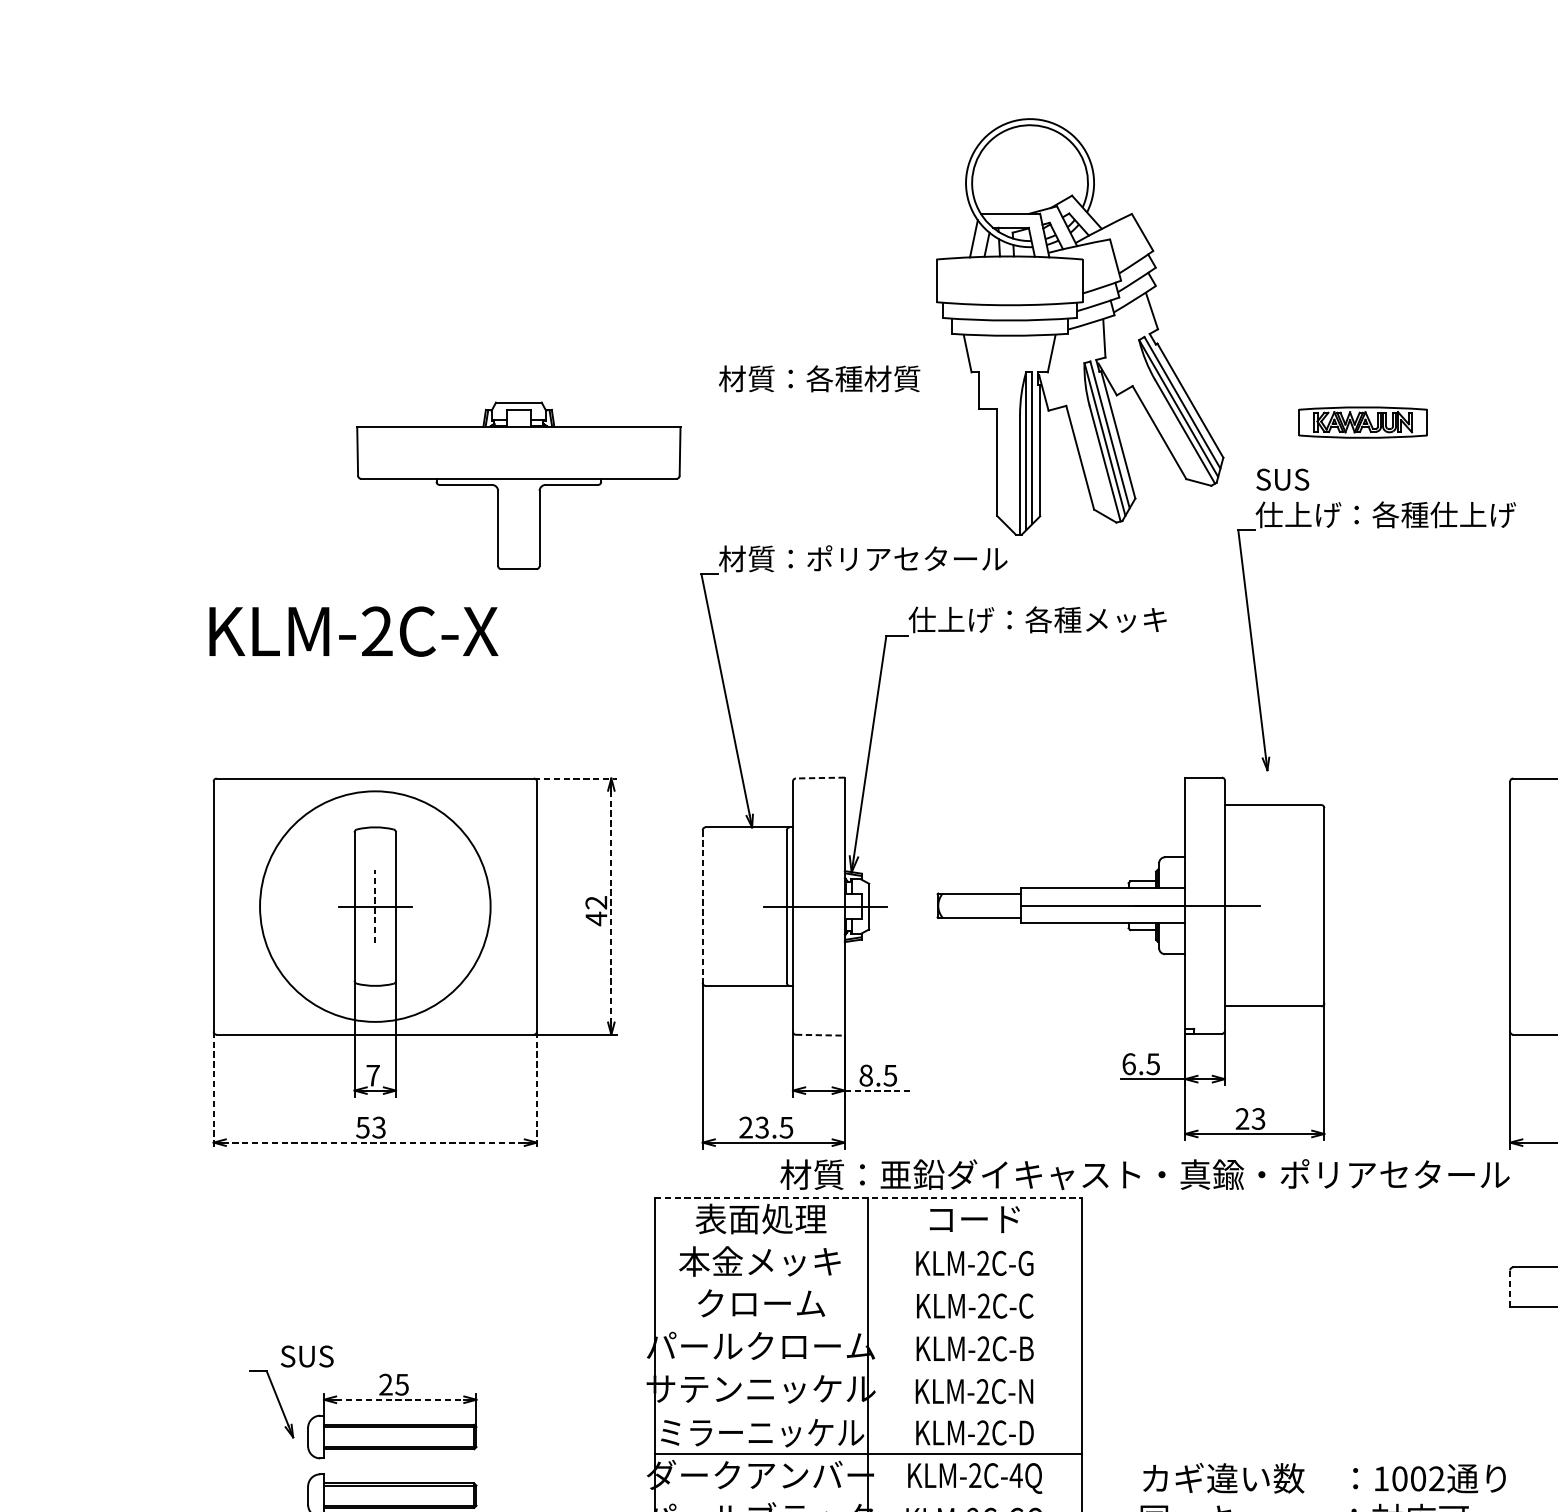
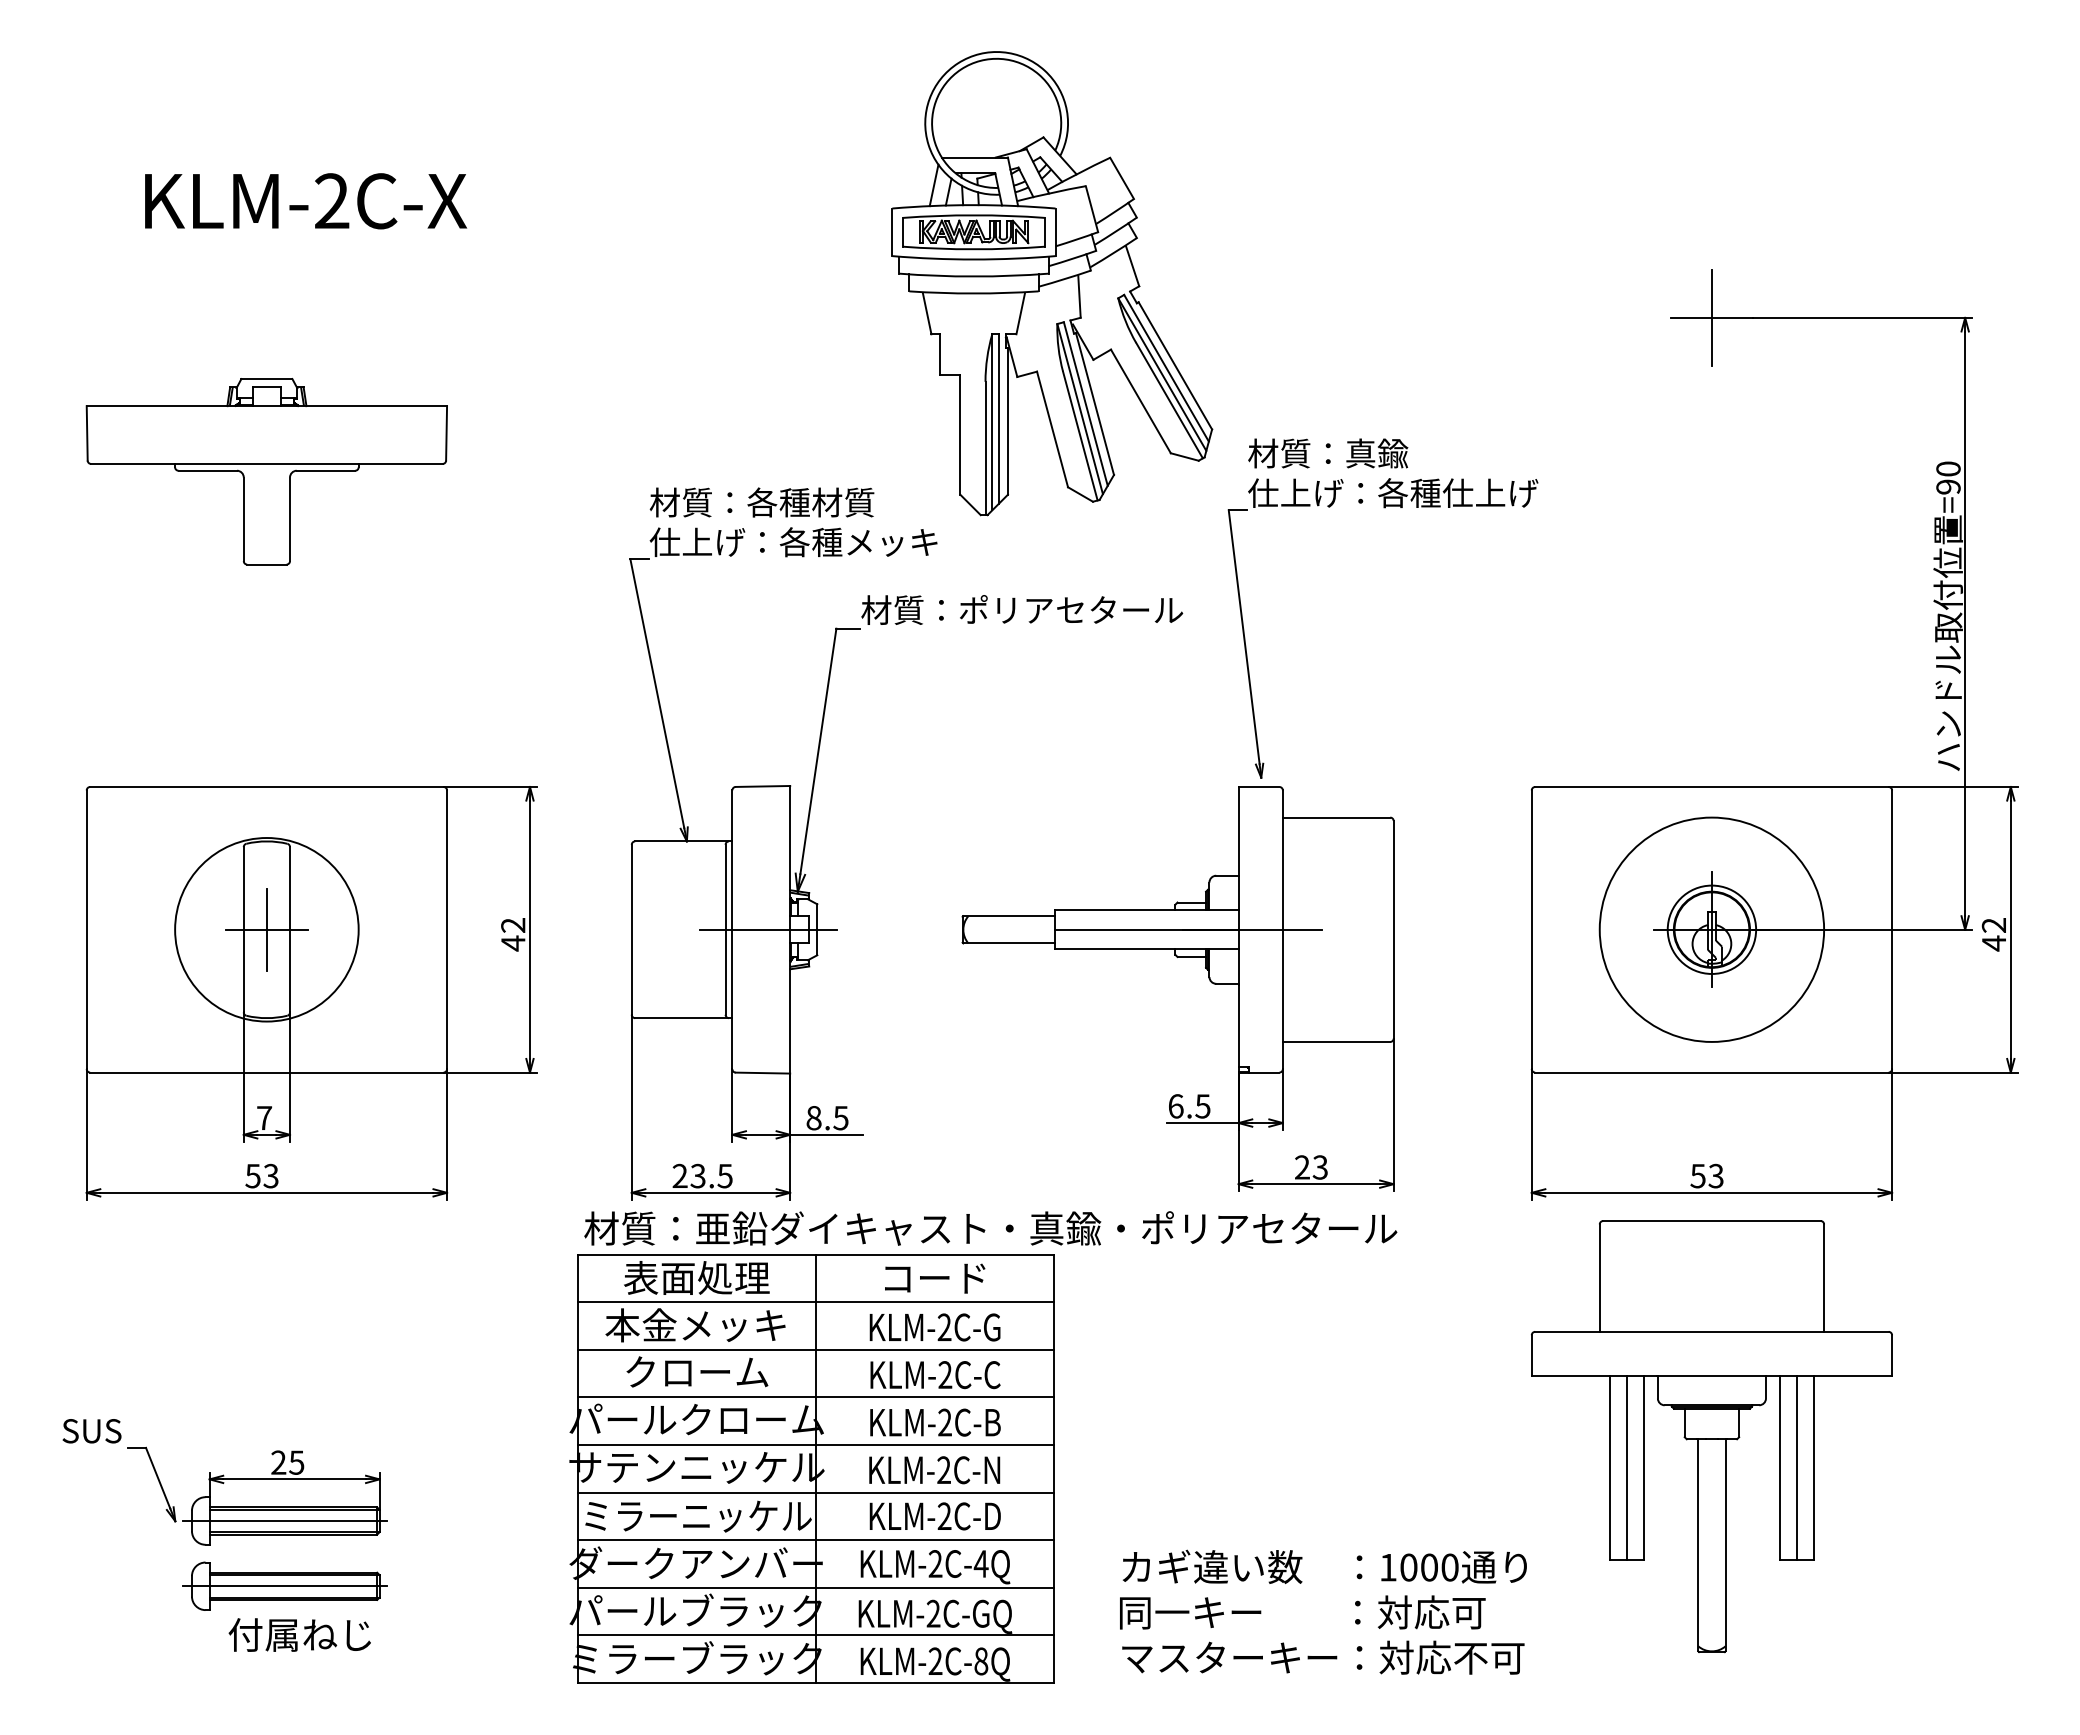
text: (819, 378) -> (761, 502), moved
part: (1362, 422) -> (973, 232), moved
text: (1327, 479) -> (1328, 453), SUS -> 材質：真鍮
part: (518, 485) -> (266, 471), moved
text: (863, 559) -> (810, 542), 材質：ポリアセタール -> 仕上げ：各種メッキ
text: (1053, 620) -> (1022, 610), 仕上げ：各種メッキ -> 材質：ポリアセタール
text: (354, 631) -> (306, 201), moved
line: (575, 778) -> (490, 787), dashed -> solid
line: (819, 778) -> (762, 786), dashed -> solid
circle: (374, 906) -> (266, 929), size x0.71
line: (374, 906) -> (266, 929), dashed -> solid
line: (702, 906) -> (631, 929), dashed -> solid
line: (611, 907) -> (530, 930), dashed -> solid
part: (1130, 930) -> (1177, 957), moved
line: (820, 1035) -> (763, 1073), dashed -> solid
line: (213, 1090) -> (86, 1134), dashed -> solid
line: (537, 1090) -> (447, 1134), dashed -> solid
line: (878, 1090) -> (827, 1134), dashed -> solid
line: (374, 1142) -> (266, 1192), dashed -> solid
text: (1144, 1174) -> (990, 1228), moved
line: (868, 1197) -> (816, 1254), dashed -> solid
line: (868, 1241) -> (816, 1302), added
line: (868, 1283) -> (816, 1349), added
line: (1509, 1288) -> (1531, 1355), dashed -> solid
line: (868, 1326) -> (816, 1397), added
text: (306, 1356) -> (91, 1431), moved
line: (868, 1369) -> (816, 1445), added
line: (400, 1399) -> (295, 1479), dashed -> solid
line: (868, 1411) -> (816, 1492), added
line: (391, 1436) -> (284, 1520), added
text: (1436, 1478) -> (1449, 1567), 1002 -> 1000
line: (391, 1495) -> (284, 1586), added
line: (868, 1496) -> (816, 1587), added

